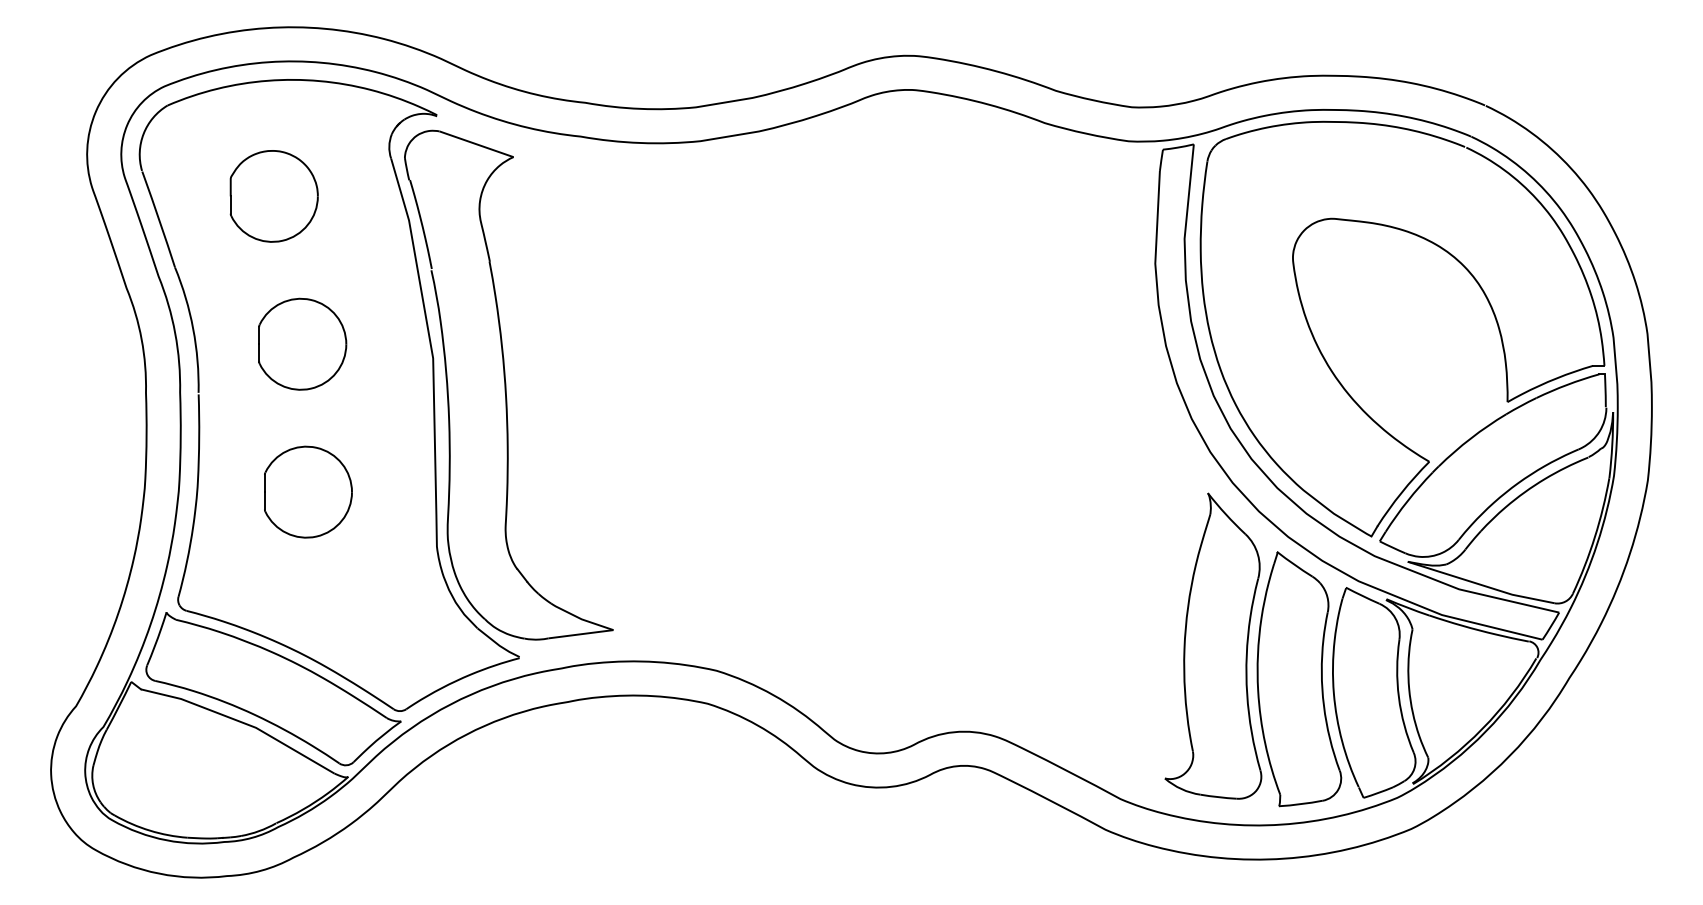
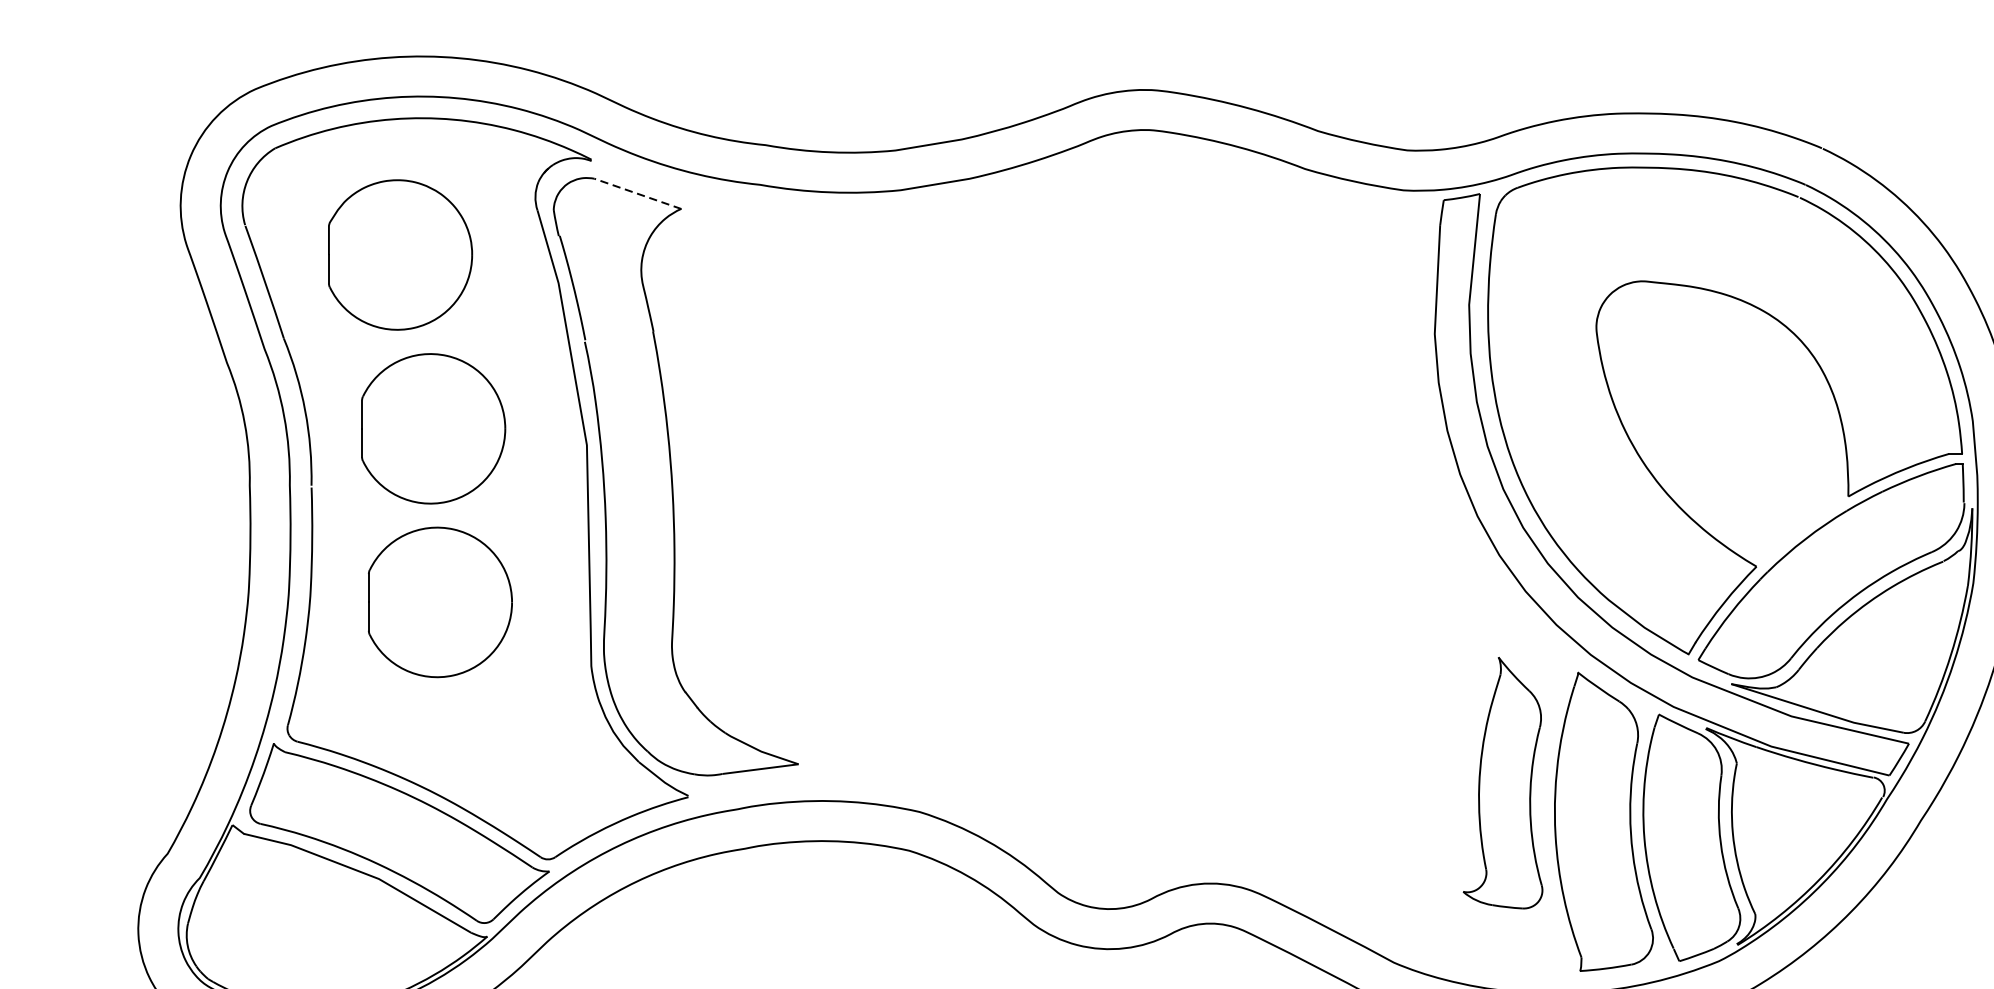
line: (476, 144) -> (637, 194), solid -> dashed
part: (273, 196) -> (399, 255), size x1.4
part: (302, 343) -> (433, 427), size x1.4
part: (308, 491) -> (440, 601), size x1.4
part: (1213, 645) -> (1503, 782), size x0.7

